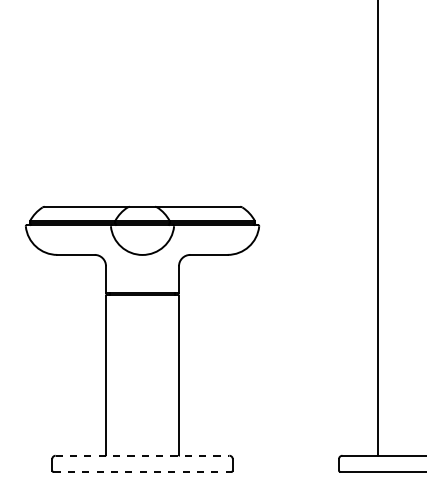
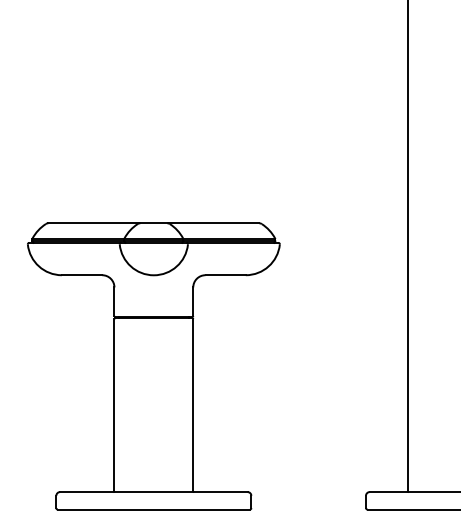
line: (142, 456) -> (153, 492), dashed -> solid
line: (143, 471) -> (154, 509), dashed -> solid

